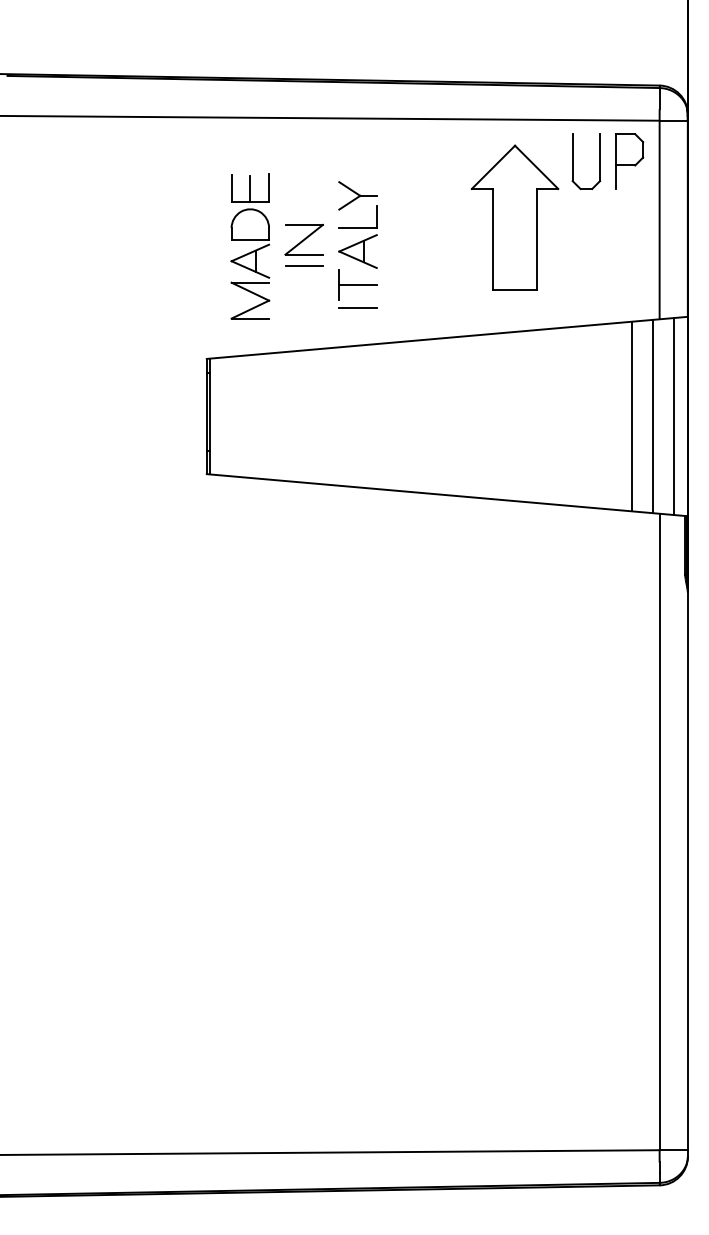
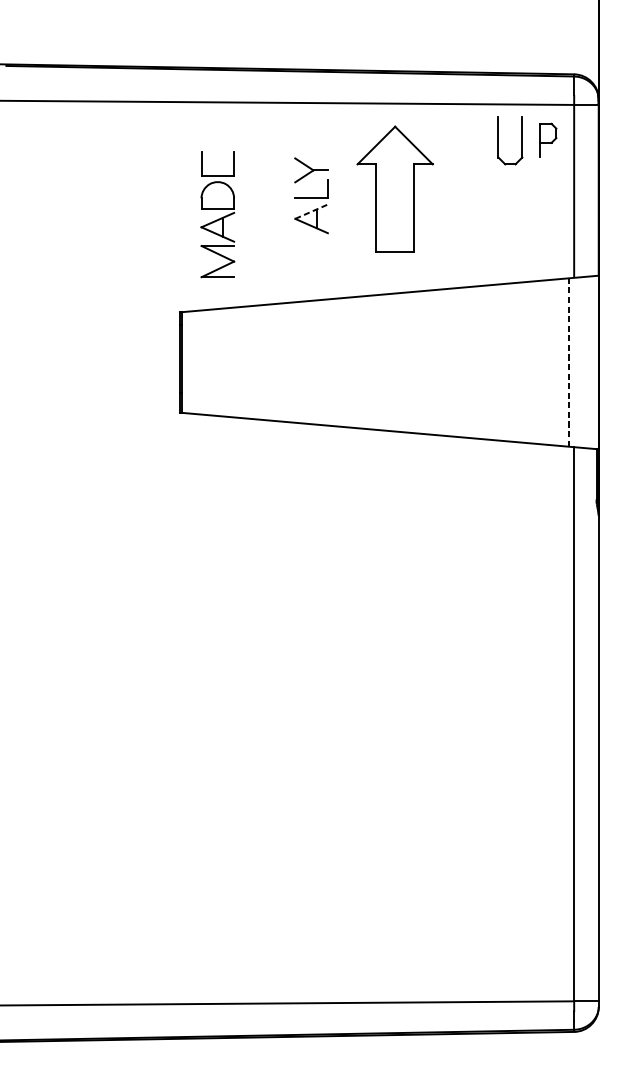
part: (629, 161) -> (547, 140), size x0.7
line: (250, 188) -> (217, 163), removed
part: (514, 217) -> (394, 189), moved
part: (303, 239) -> (264, 208), removed
line: (358, 243) -> (311, 211), solid -> dashed
line: (303, 265) -> (264, 231), removed
part: (357, 288) -> (311, 251), removed
line: (631, 416) -> (549, 362), removed
line: (653, 416) -> (568, 362), solid -> dashed
line: (673, 416) -> (586, 362), removed

